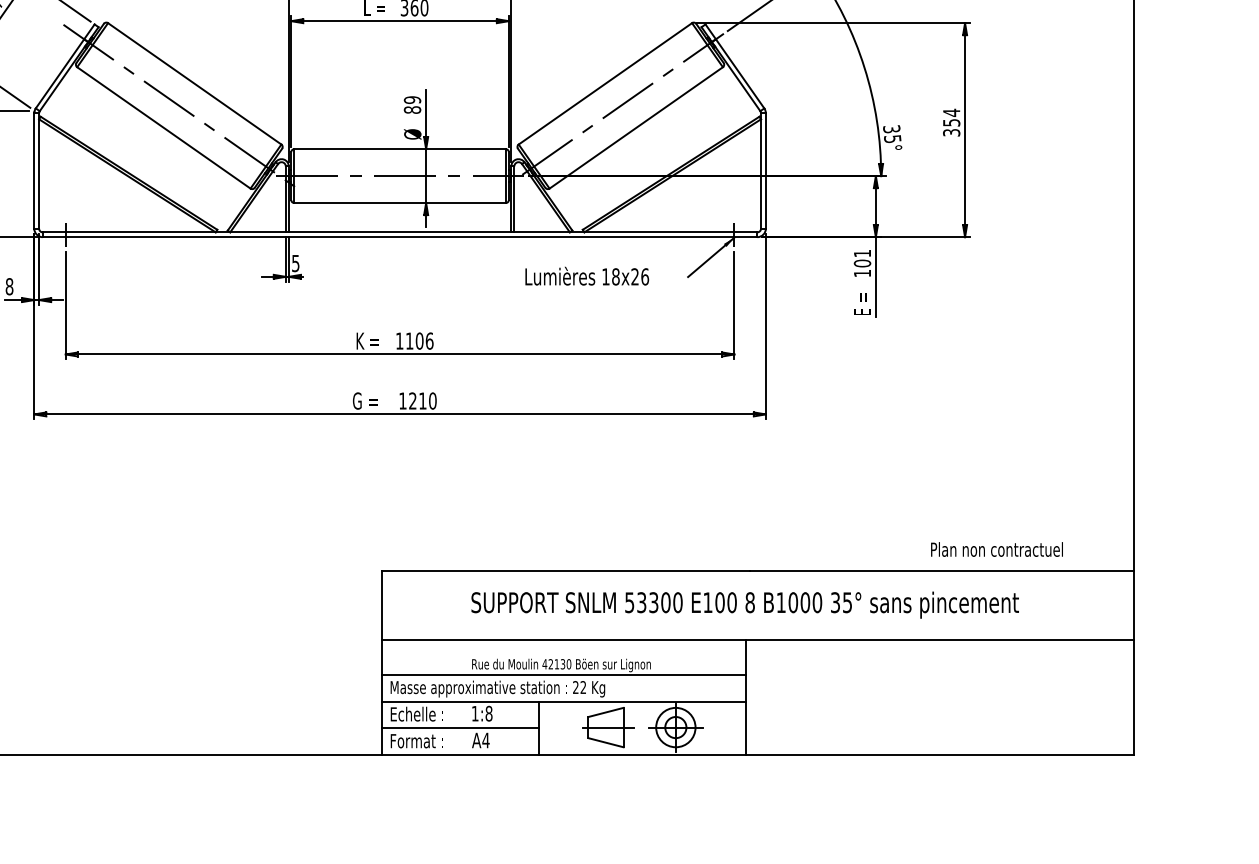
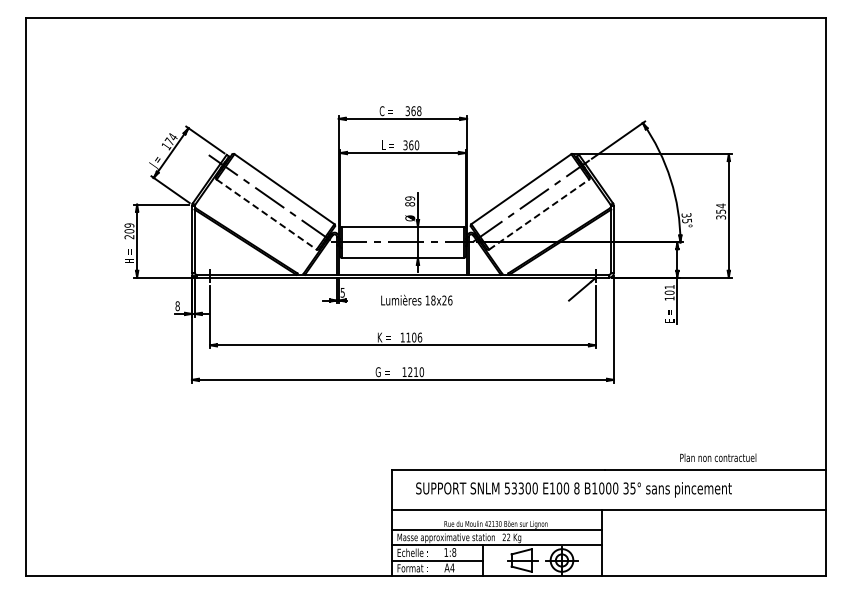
line: (165, 127) -> (267, 214), solid -> dashed
line: (636, 127) -> (539, 214), solid -> dashed
text: (586, 275) -> (416, 299), moved
text: (997, 549) -> (718, 457), moved
text: (744, 604) -> (573, 489), moved

